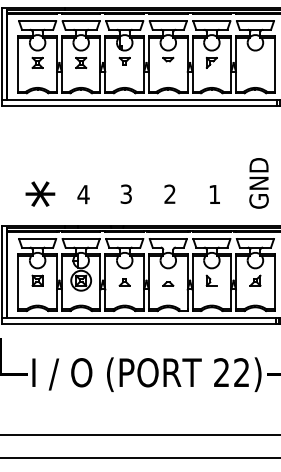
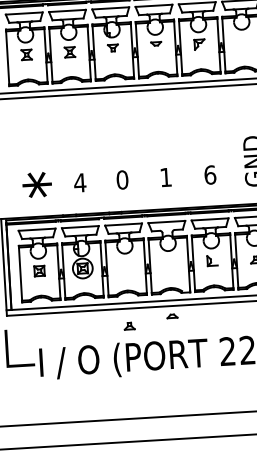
text: (126, 193) -> (122, 179), 3 -> 0
text: (169, 193) -> (165, 176), 2 -> 1
text: (214, 194) -> (210, 175), 1 -> 6
part: (124, 282) -> (129, 326), moved
part: (168, 283) -> (172, 315), moved

